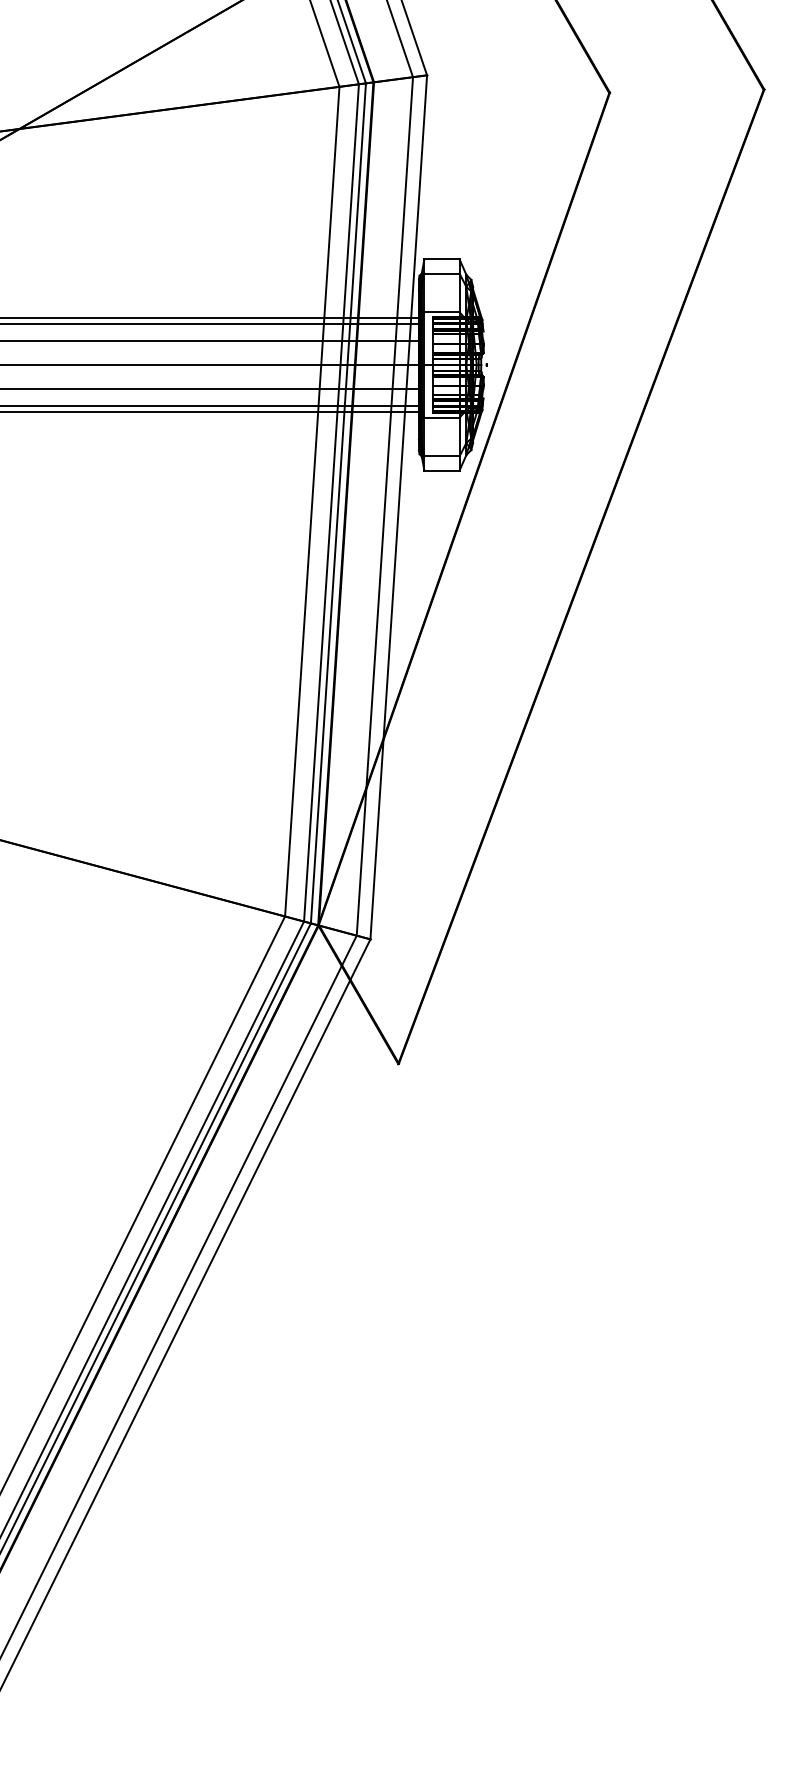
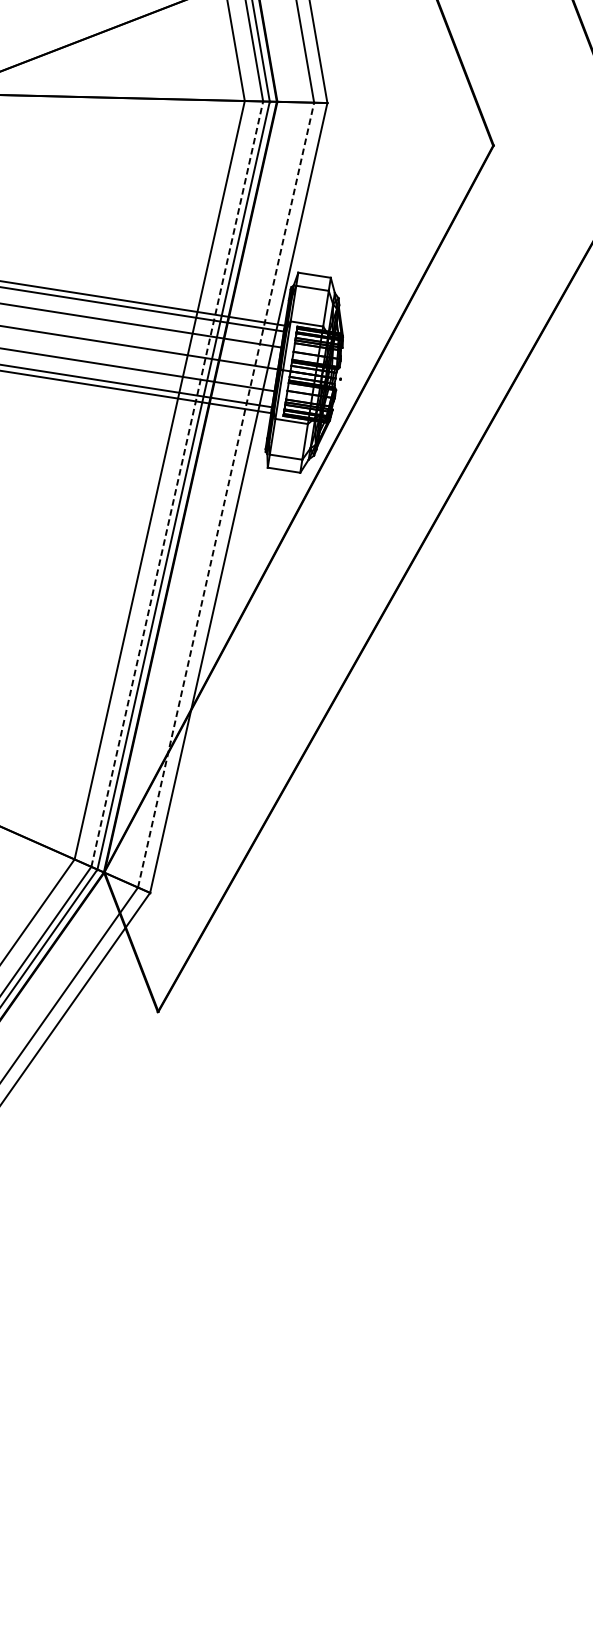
line: (331, 502) -> (177, 483), solid -> dashed
line: (384, 505) -> (225, 494), solid -> dashed

